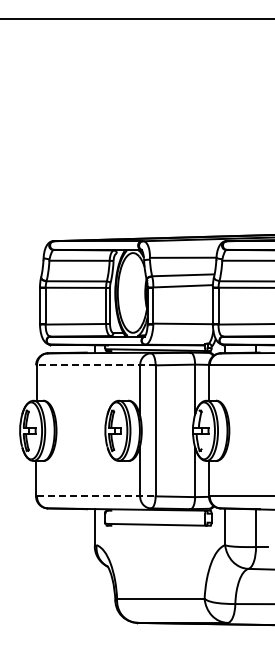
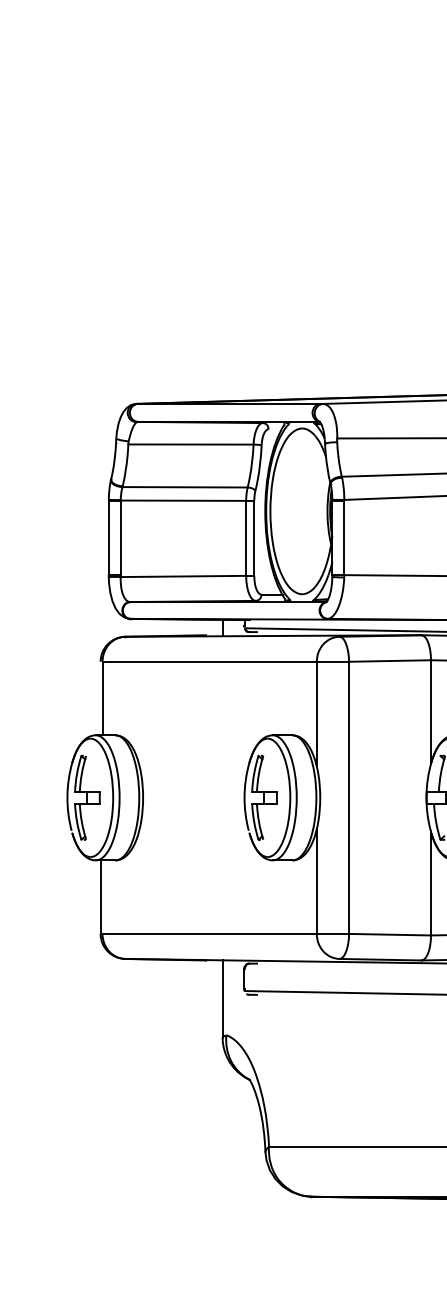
line: (95, 365) -> (224, 662), dashed -> solid
line: (96, 496) -> (226, 934), dashed -> solid

